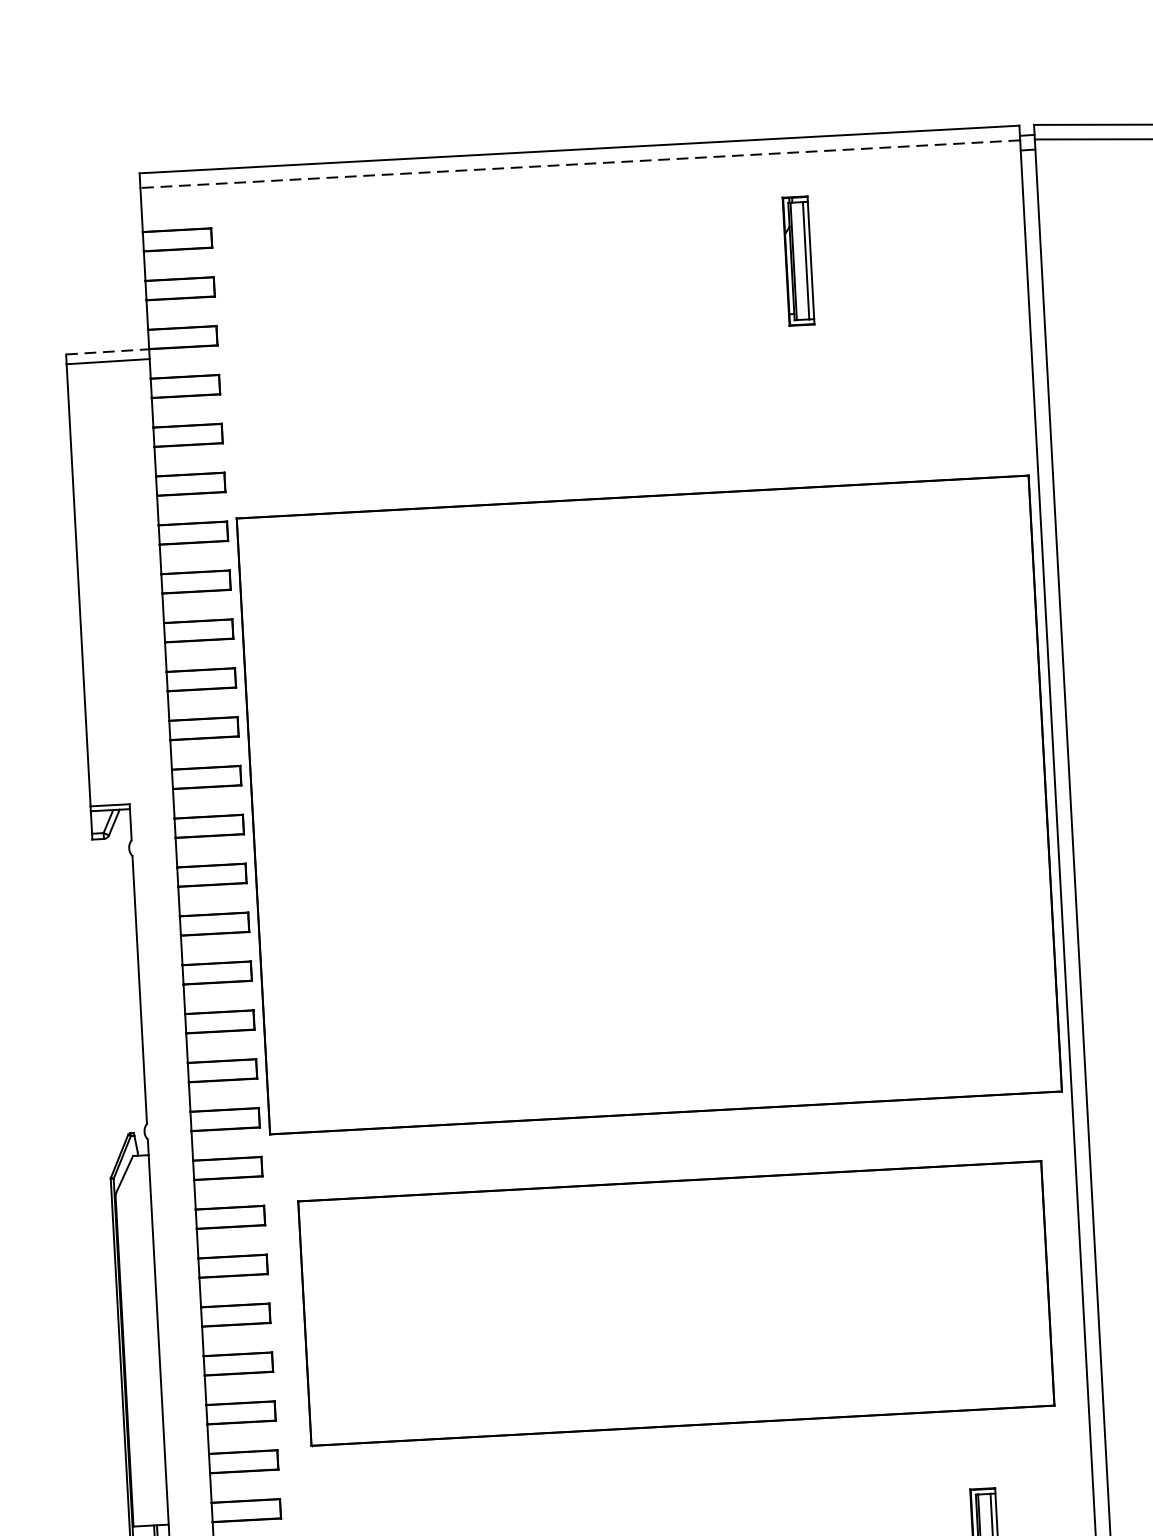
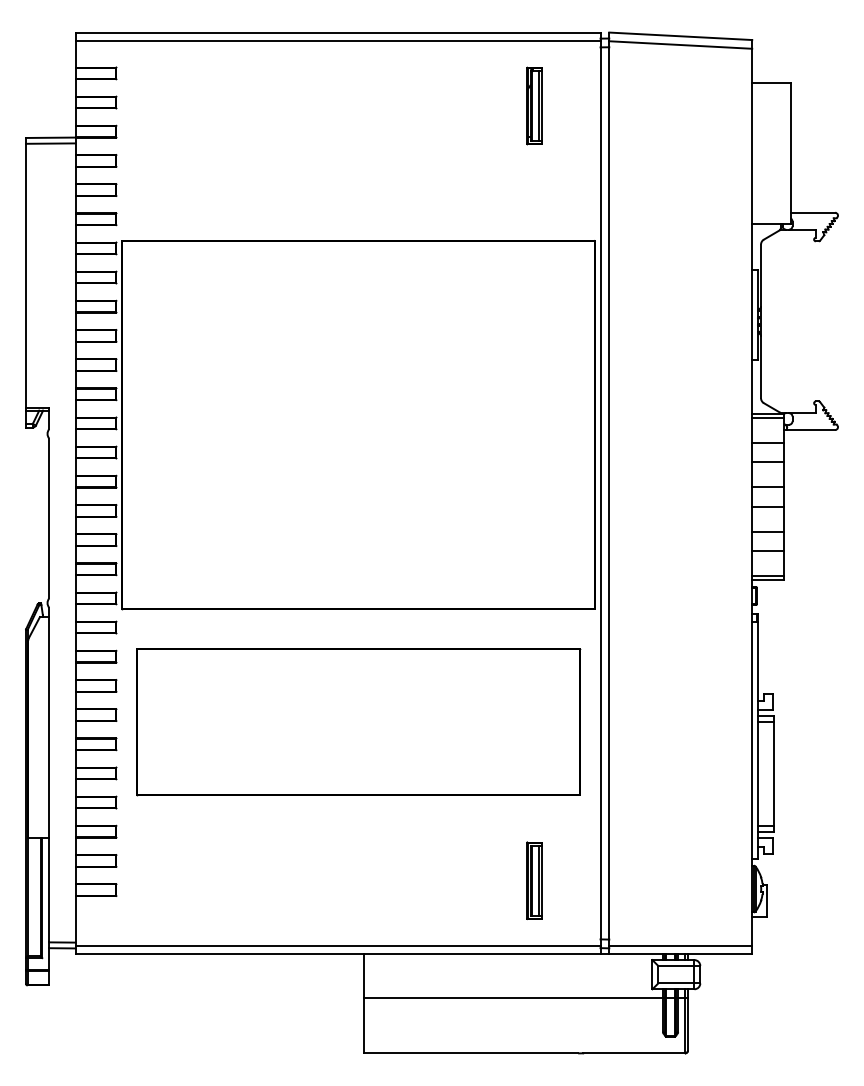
line: (581, 164) -> (338, 41), dashed -> solid
part: (798, 260) -> (534, 105), moved
line: (107, 351) -> (50, 137), dashed -> solid

